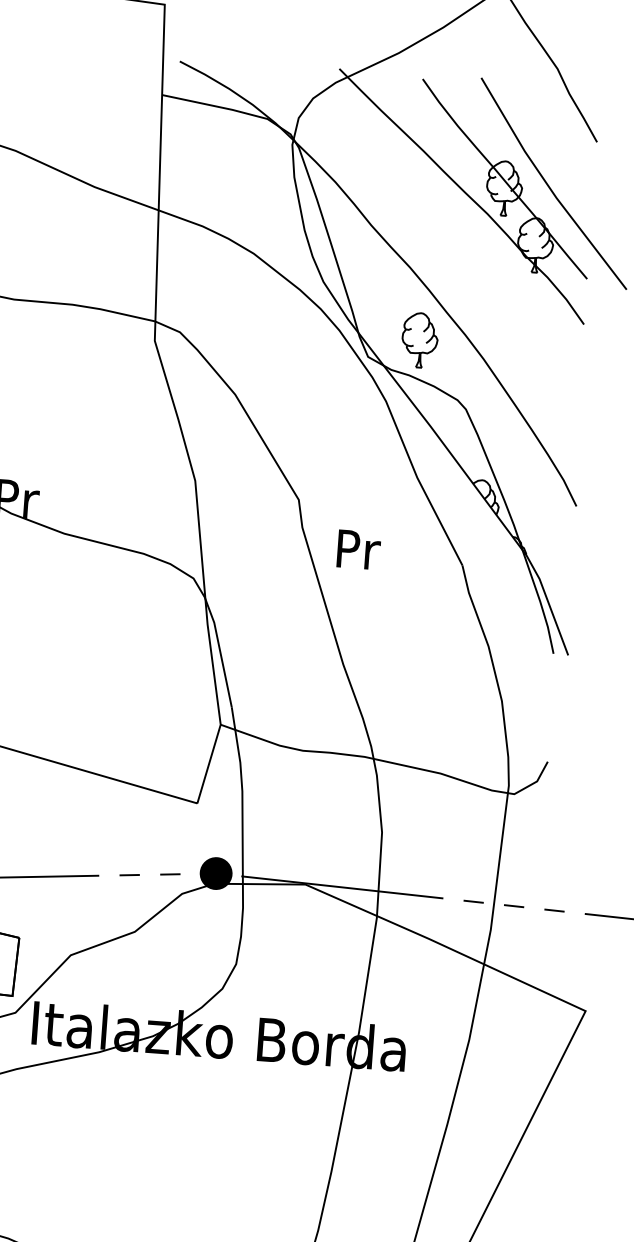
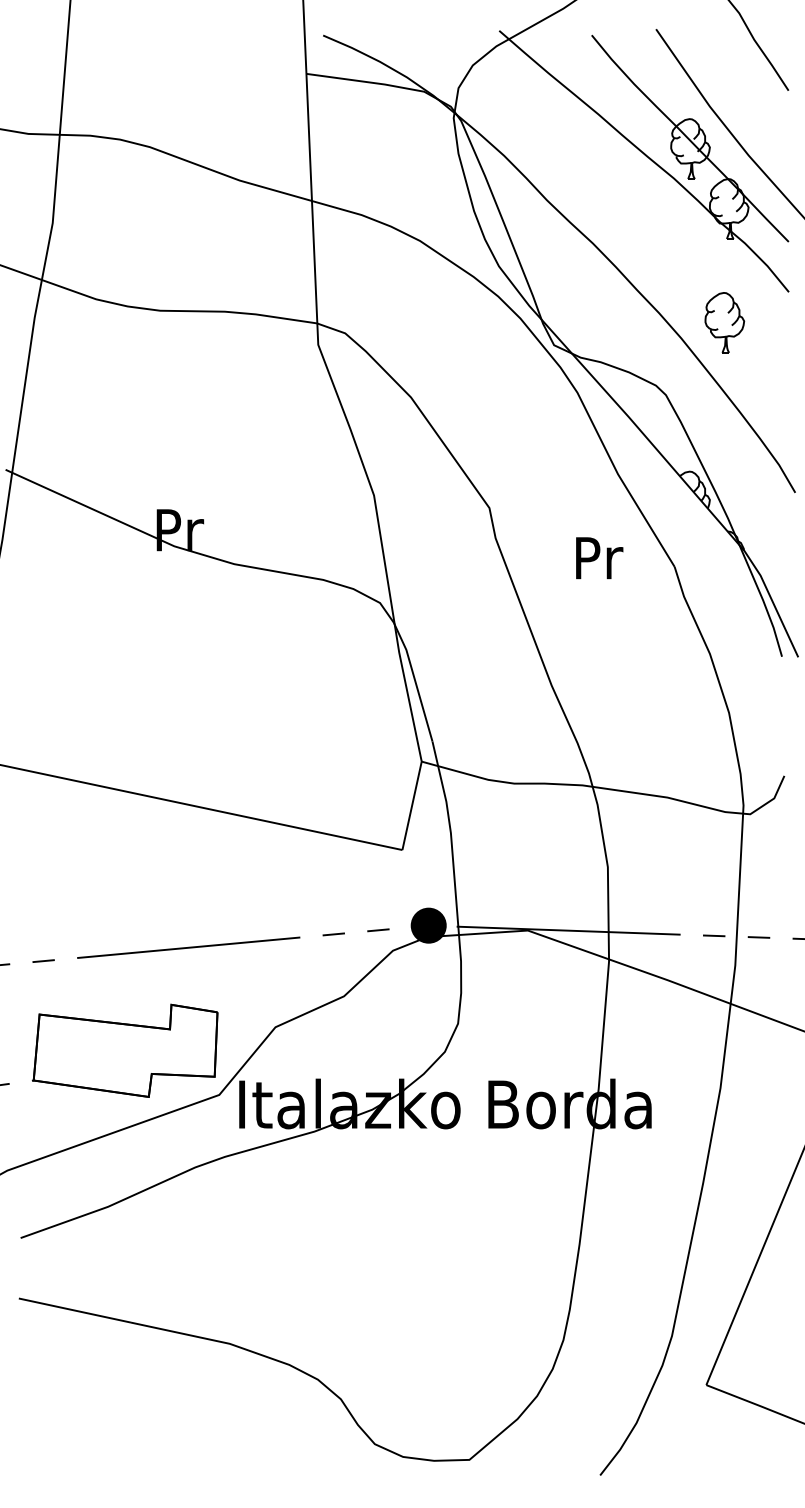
part: (419, 340) -> (724, 322), moved
text: (358, 550) -> (599, 558), moved

